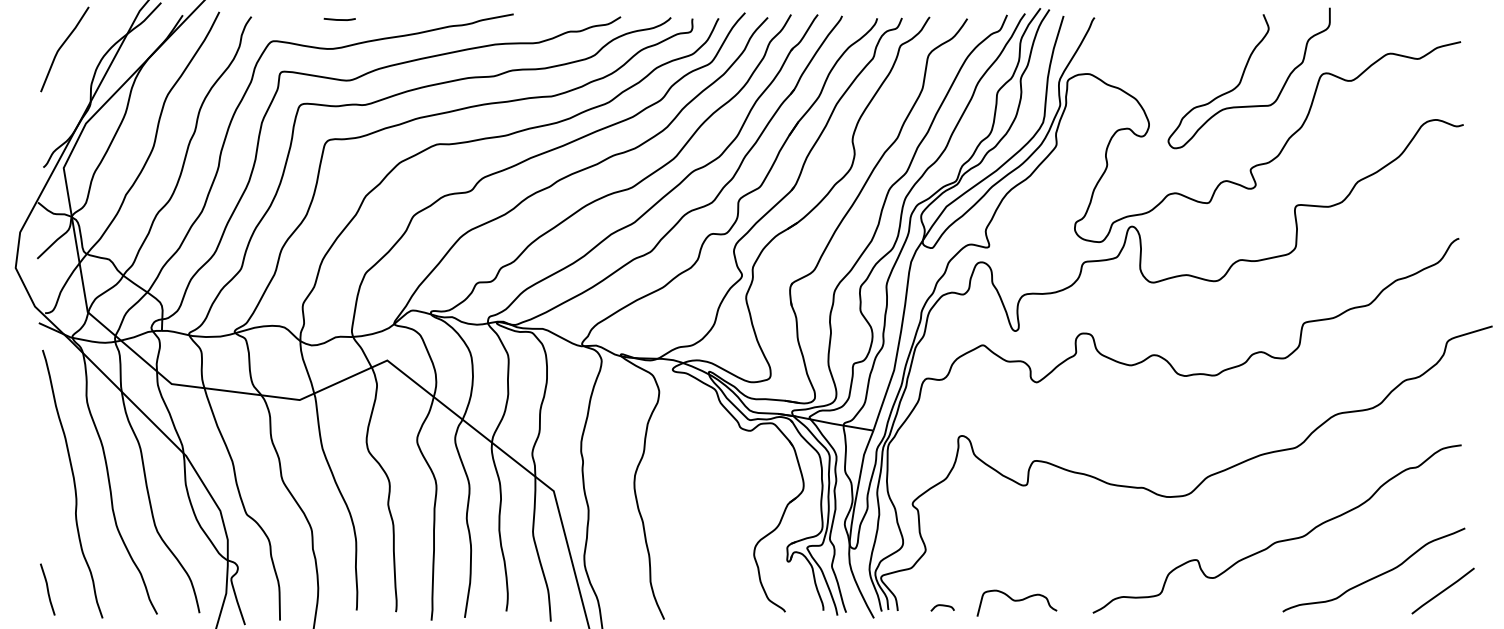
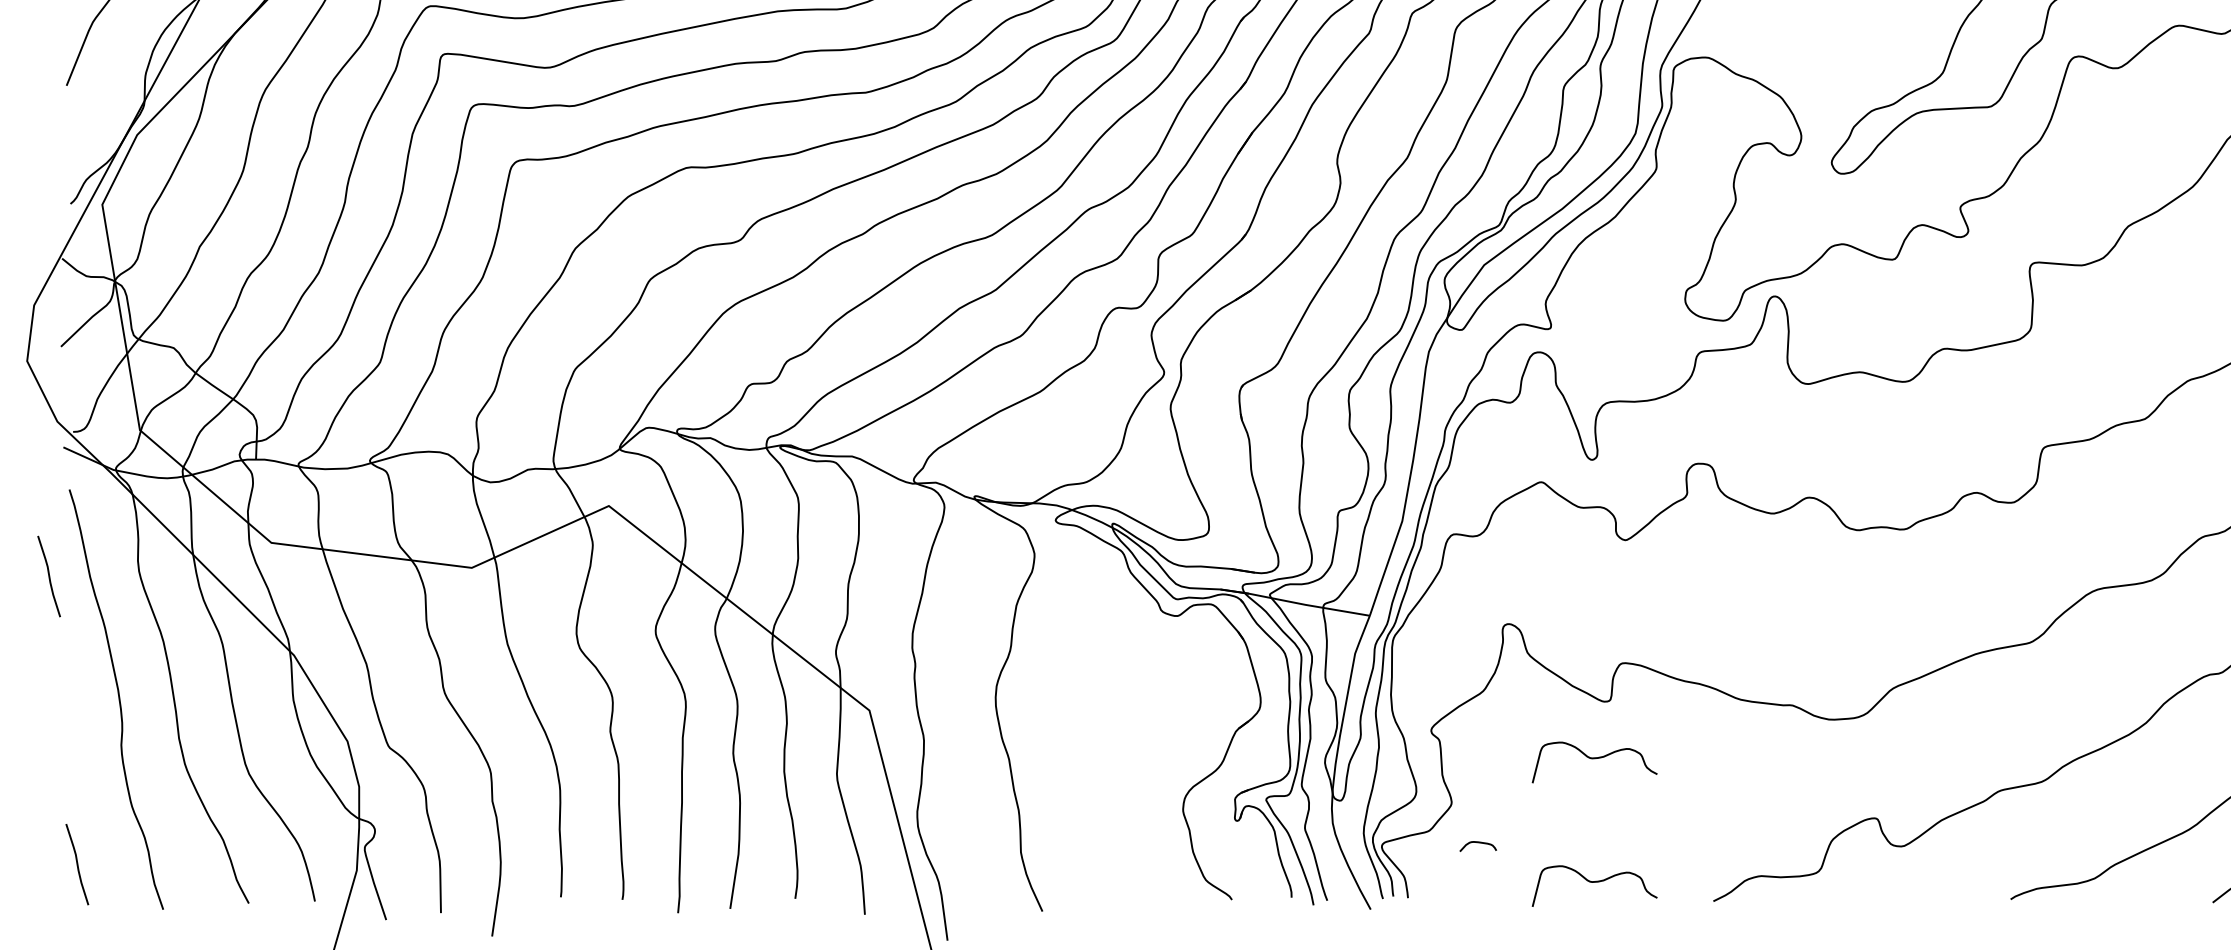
line: (29, 405) -> (48, 576), added
curve: (1016, 522) -> (1593, 759), added
curve: (942, 606) -> (1477, 844), moved

